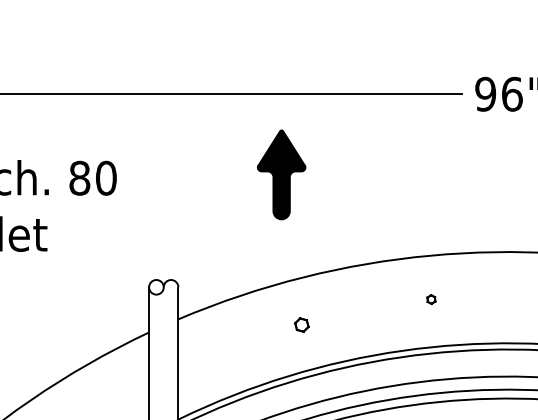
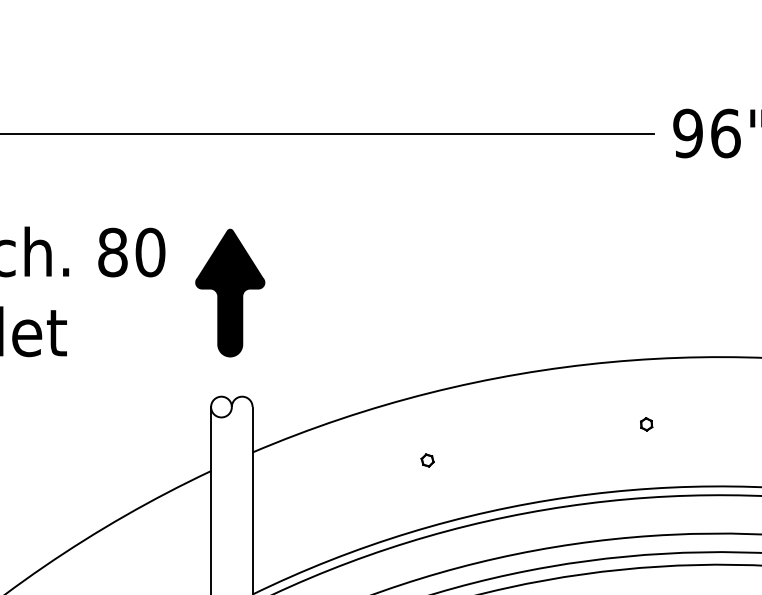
part: (281, 174) -> (230, 292), moved
part: (431, 299) -> (646, 424), moved
part: (301, 324) -> (427, 459), size x0.62

